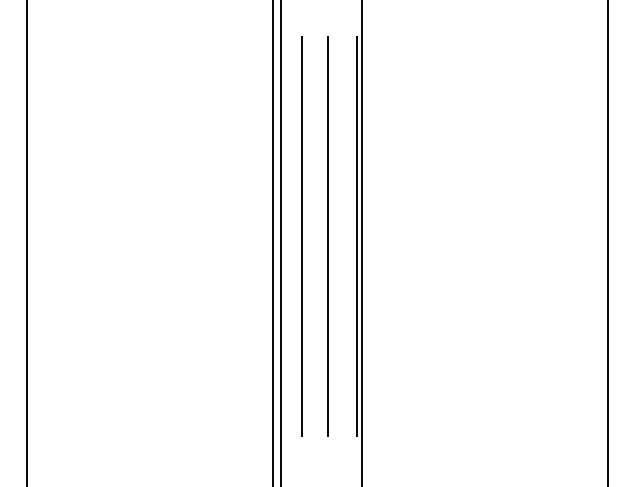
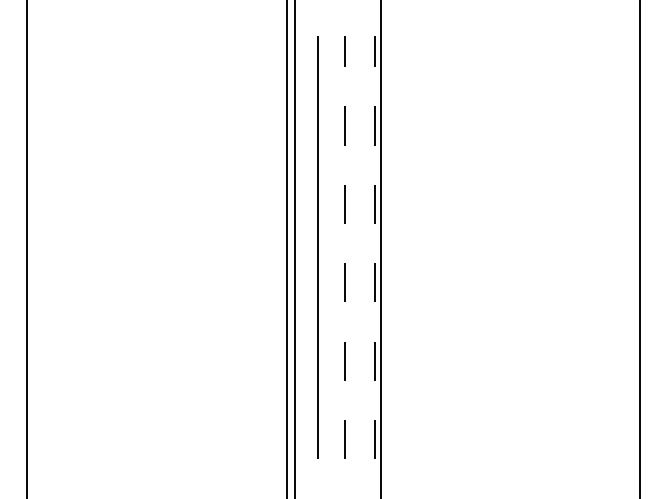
line: (328, 235) -> (345, 246), solid -> dashed
line: (356, 235) -> (374, 246), solid -> dashed

